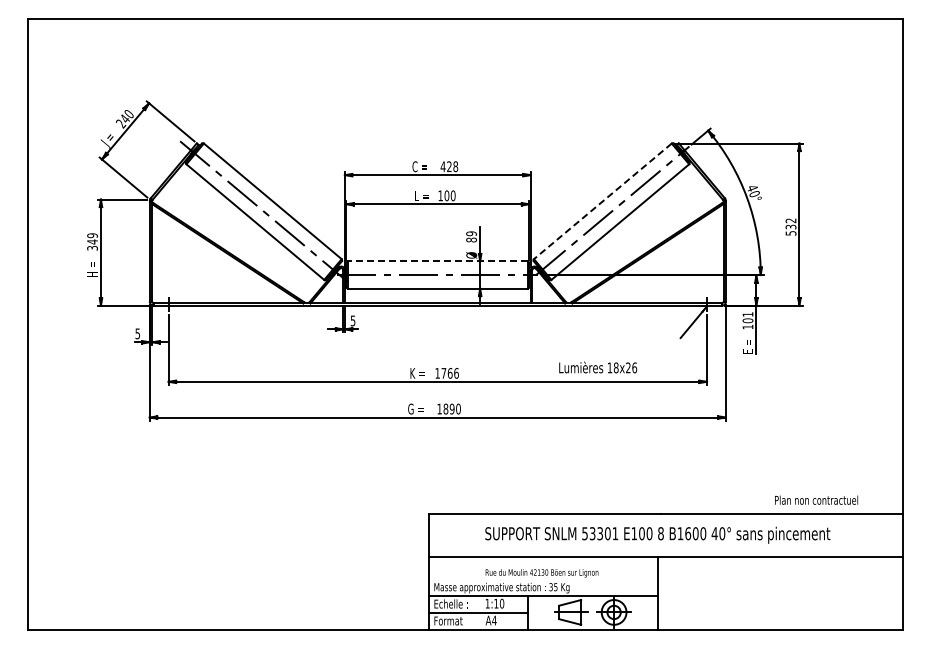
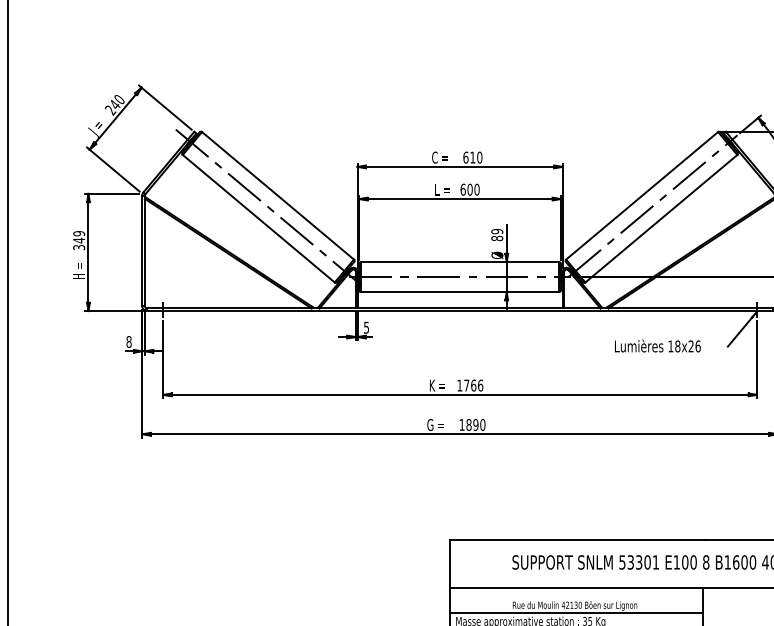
text: (449, 166) -> (472, 157), 428 -> 610
text: (440, 195) -> (463, 189), 100 -> 600
line: (602, 201) -> (641, 195), dashed -> solid
line: (437, 261) -> (459, 262), dashed -> solid
text: (137, 333) -> (128, 341), 5 -> 8
text: (598, 367) -> (658, 346), moved
line: (543, 579) -> (576, 612), added

